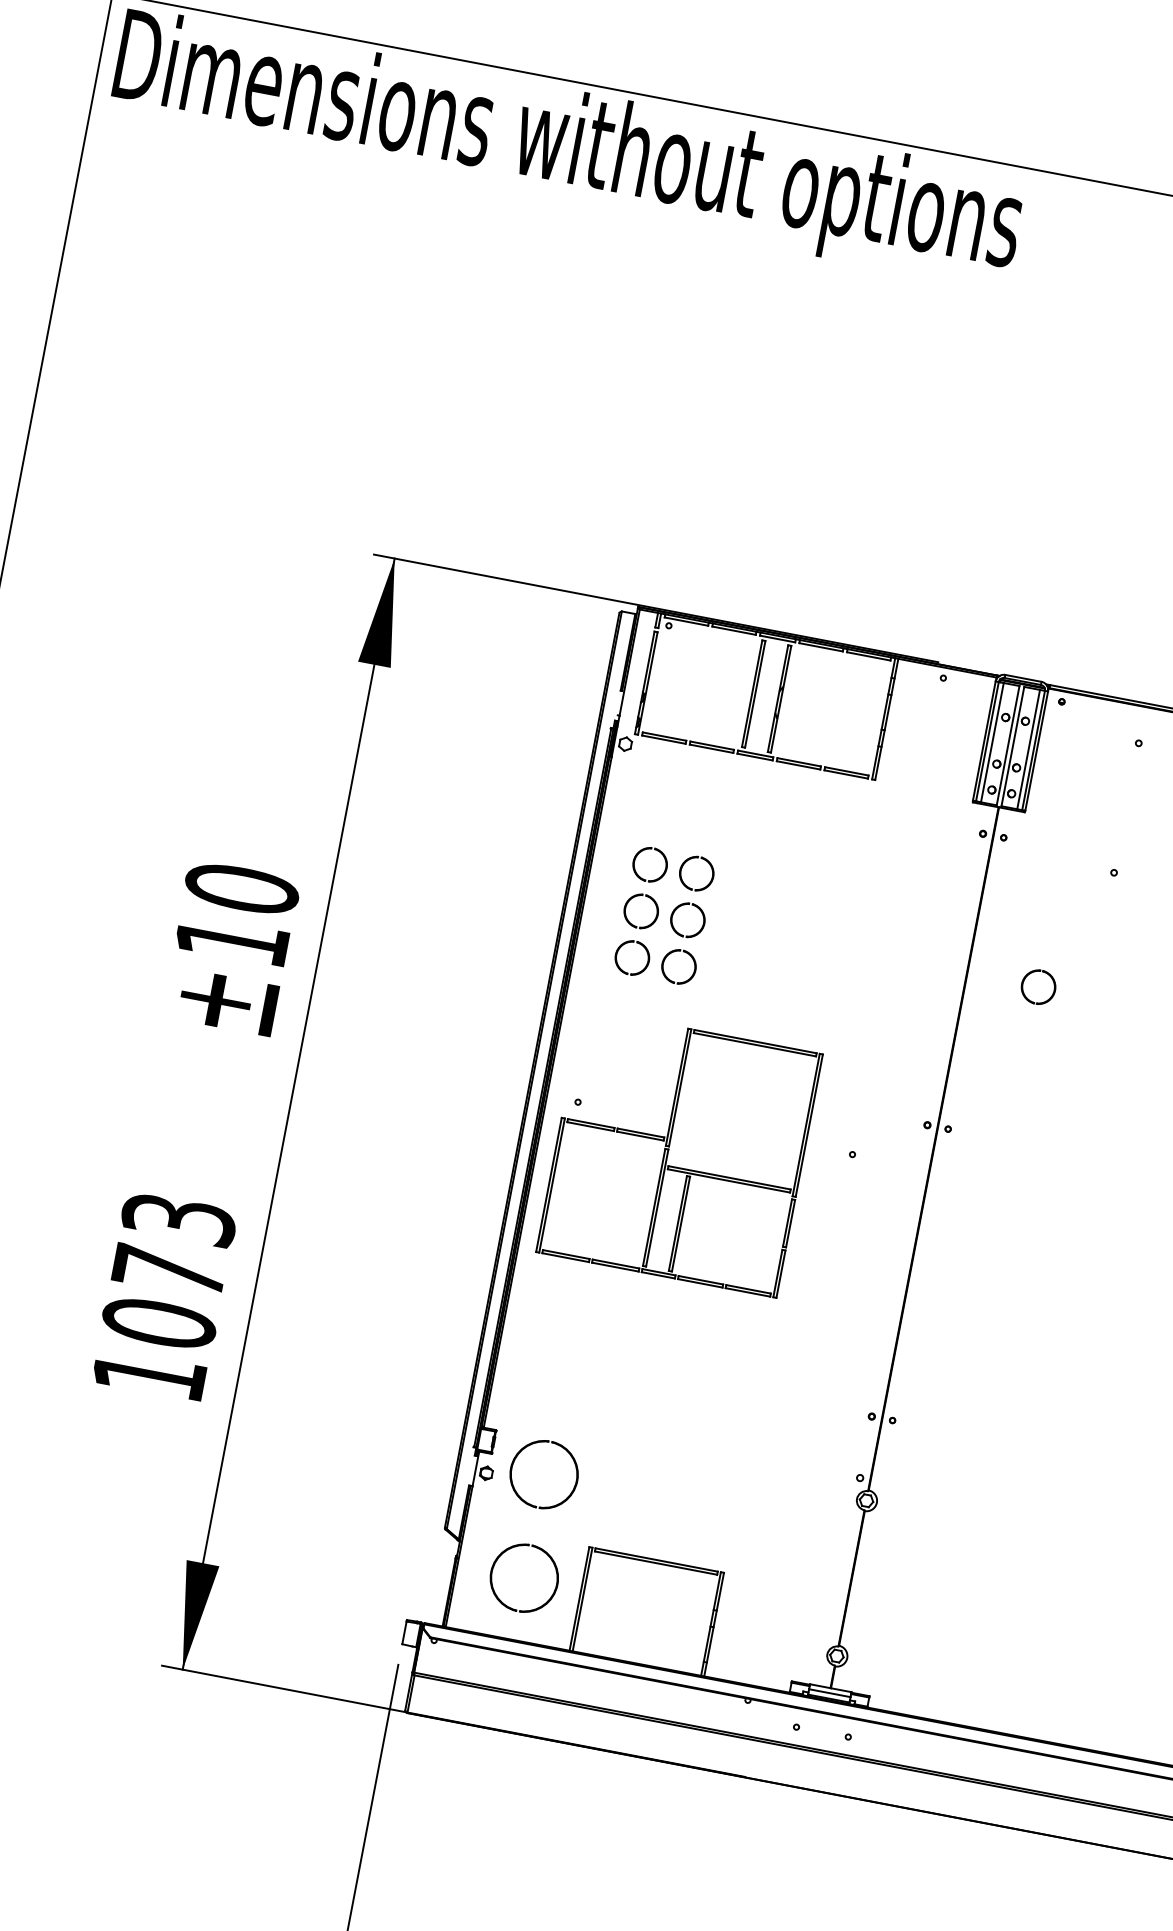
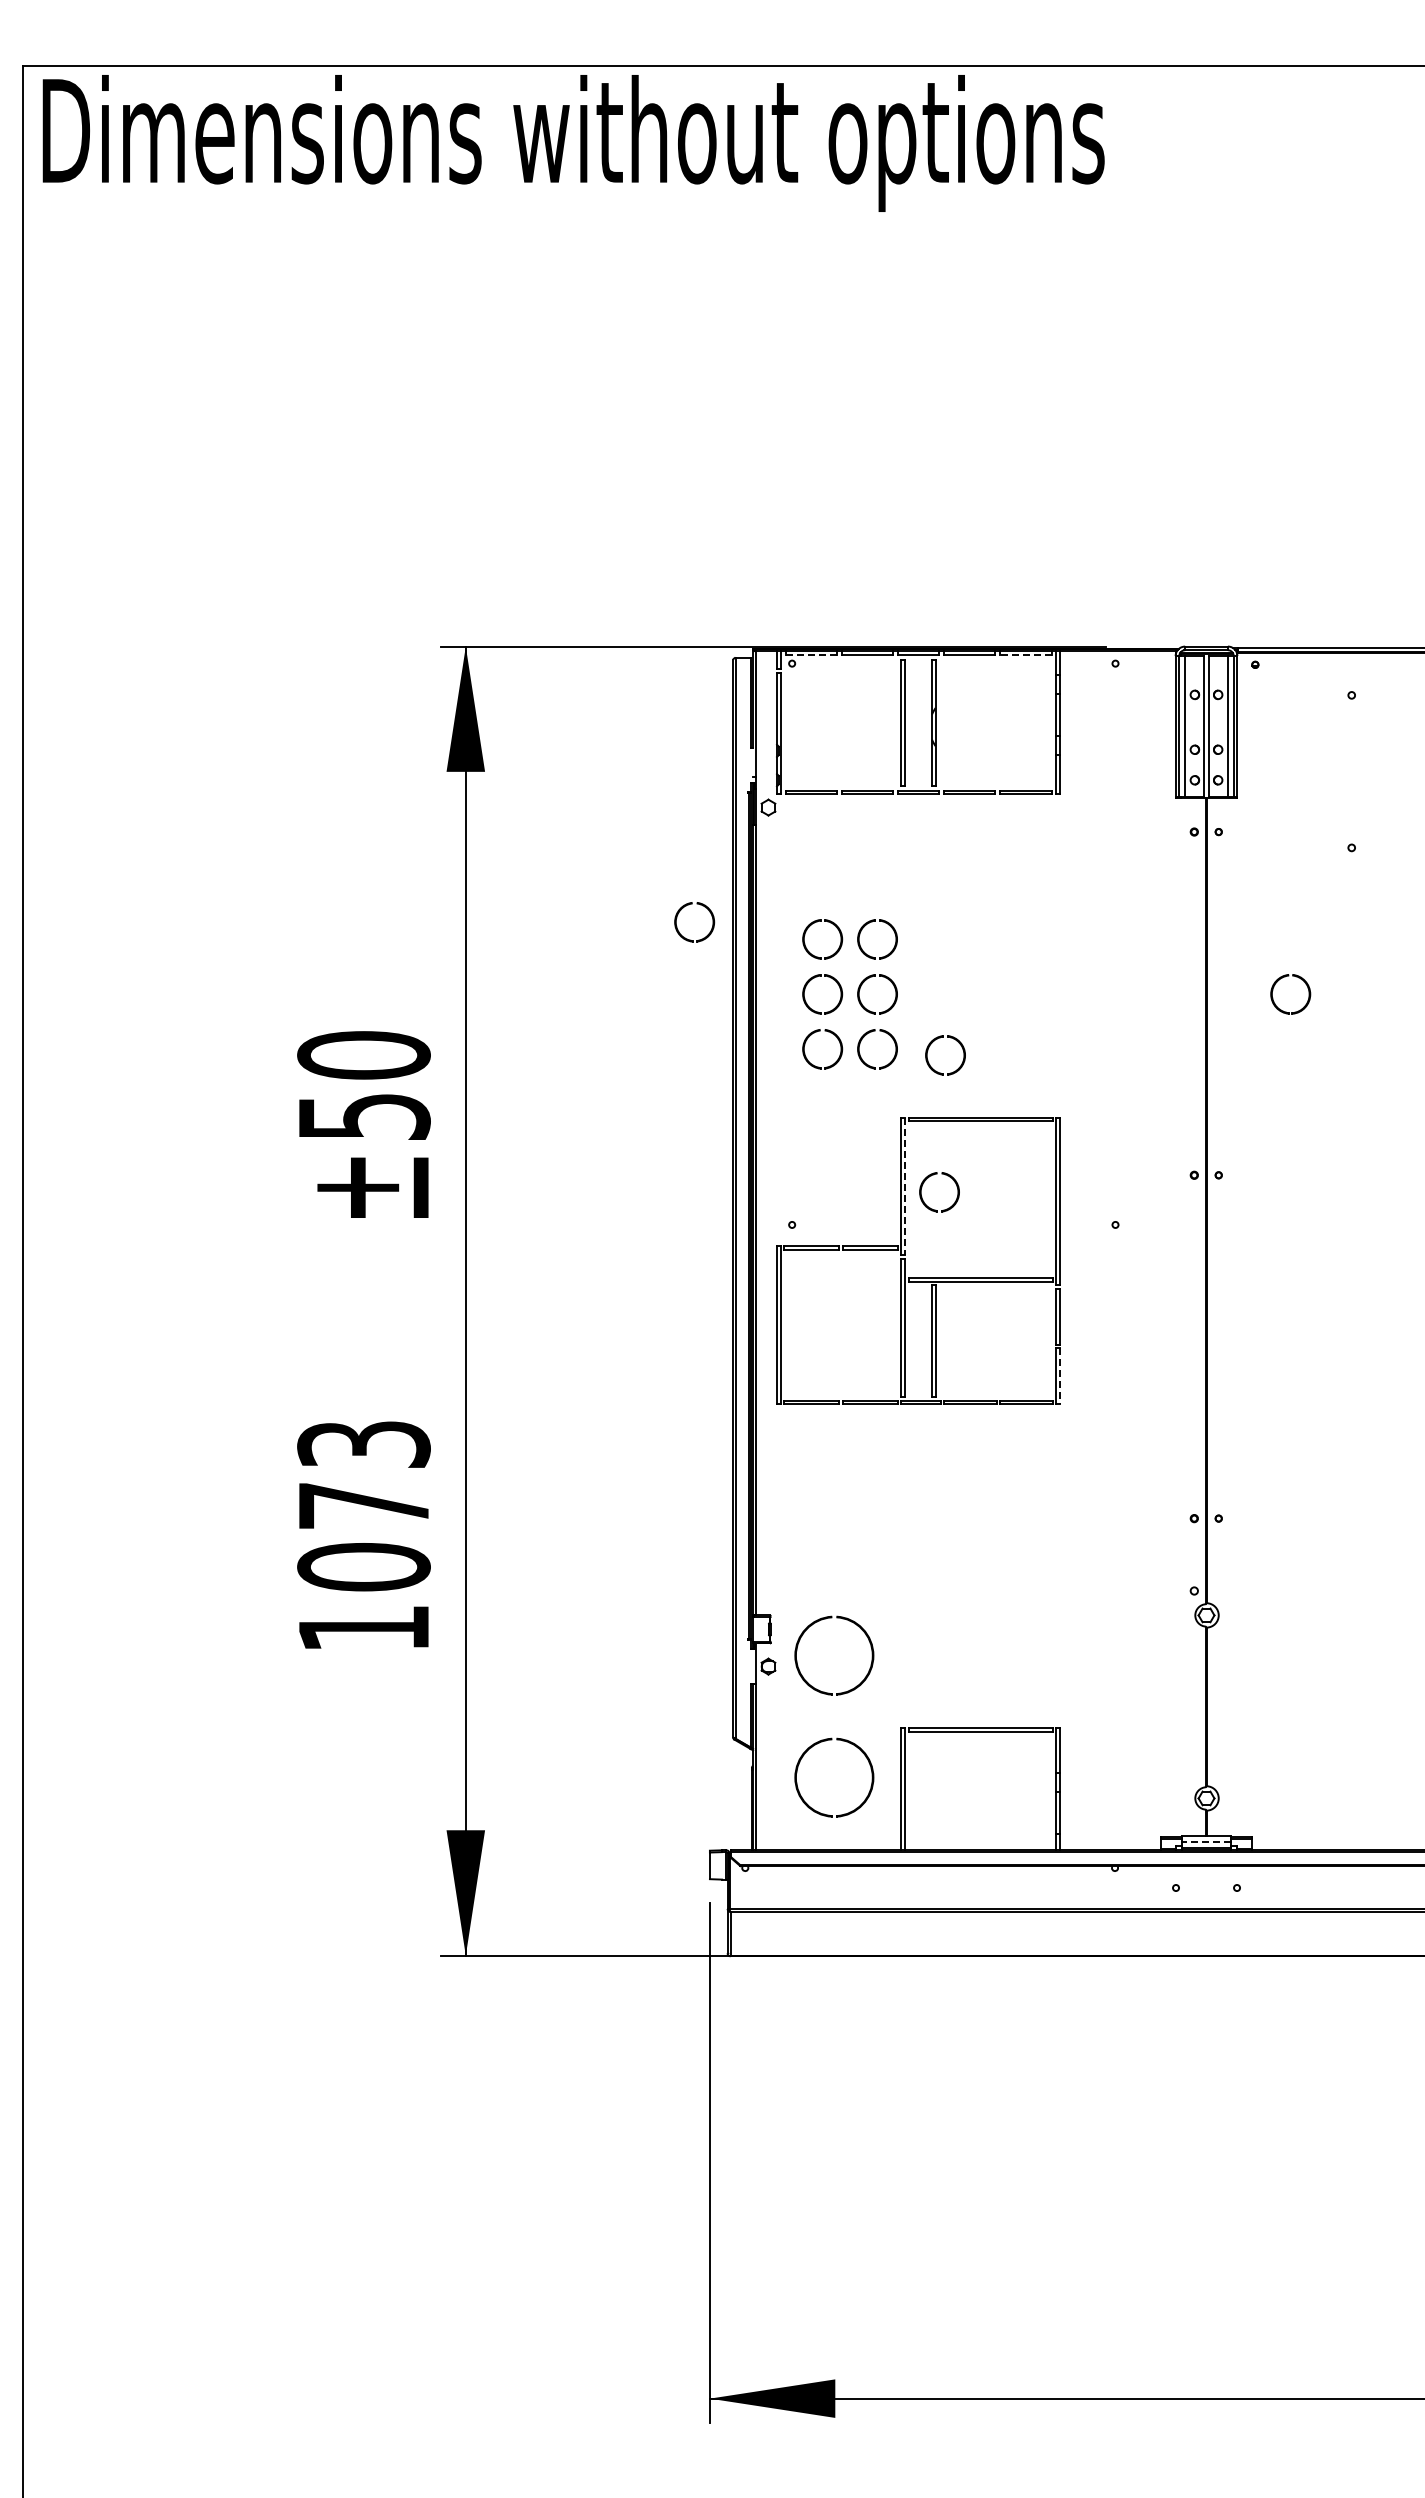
line: (686, 622) -> (811, 655), solid -> dashed
line: (868, 656) -> (1025, 655), solid -> dashed
part: (530, 823) -> (677, 918), added
text: (232, 940) -> (364, 1116), ±10 -> ±50
part: (720, 983) -> (928, 1059), added
line: (680, 1087) -> (905, 1186), solid -> dashed
part: (693, 1099) -> (922, 1196), added
line: (781, 1274) -> (1060, 1376), solid -> dashed
line: (829, 1693) -> (1206, 1842), solid -> dashed

